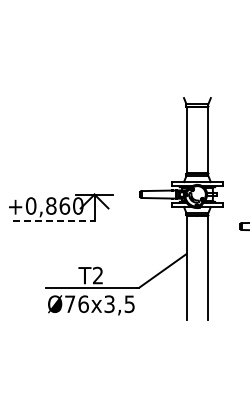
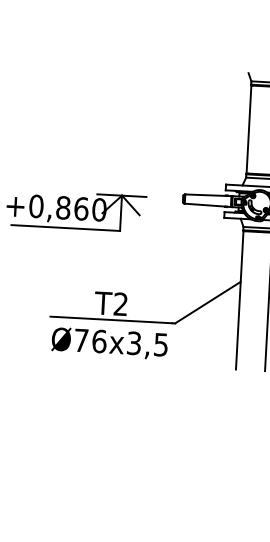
line: (53, 220) -> (65, 227), dashed -> solid

